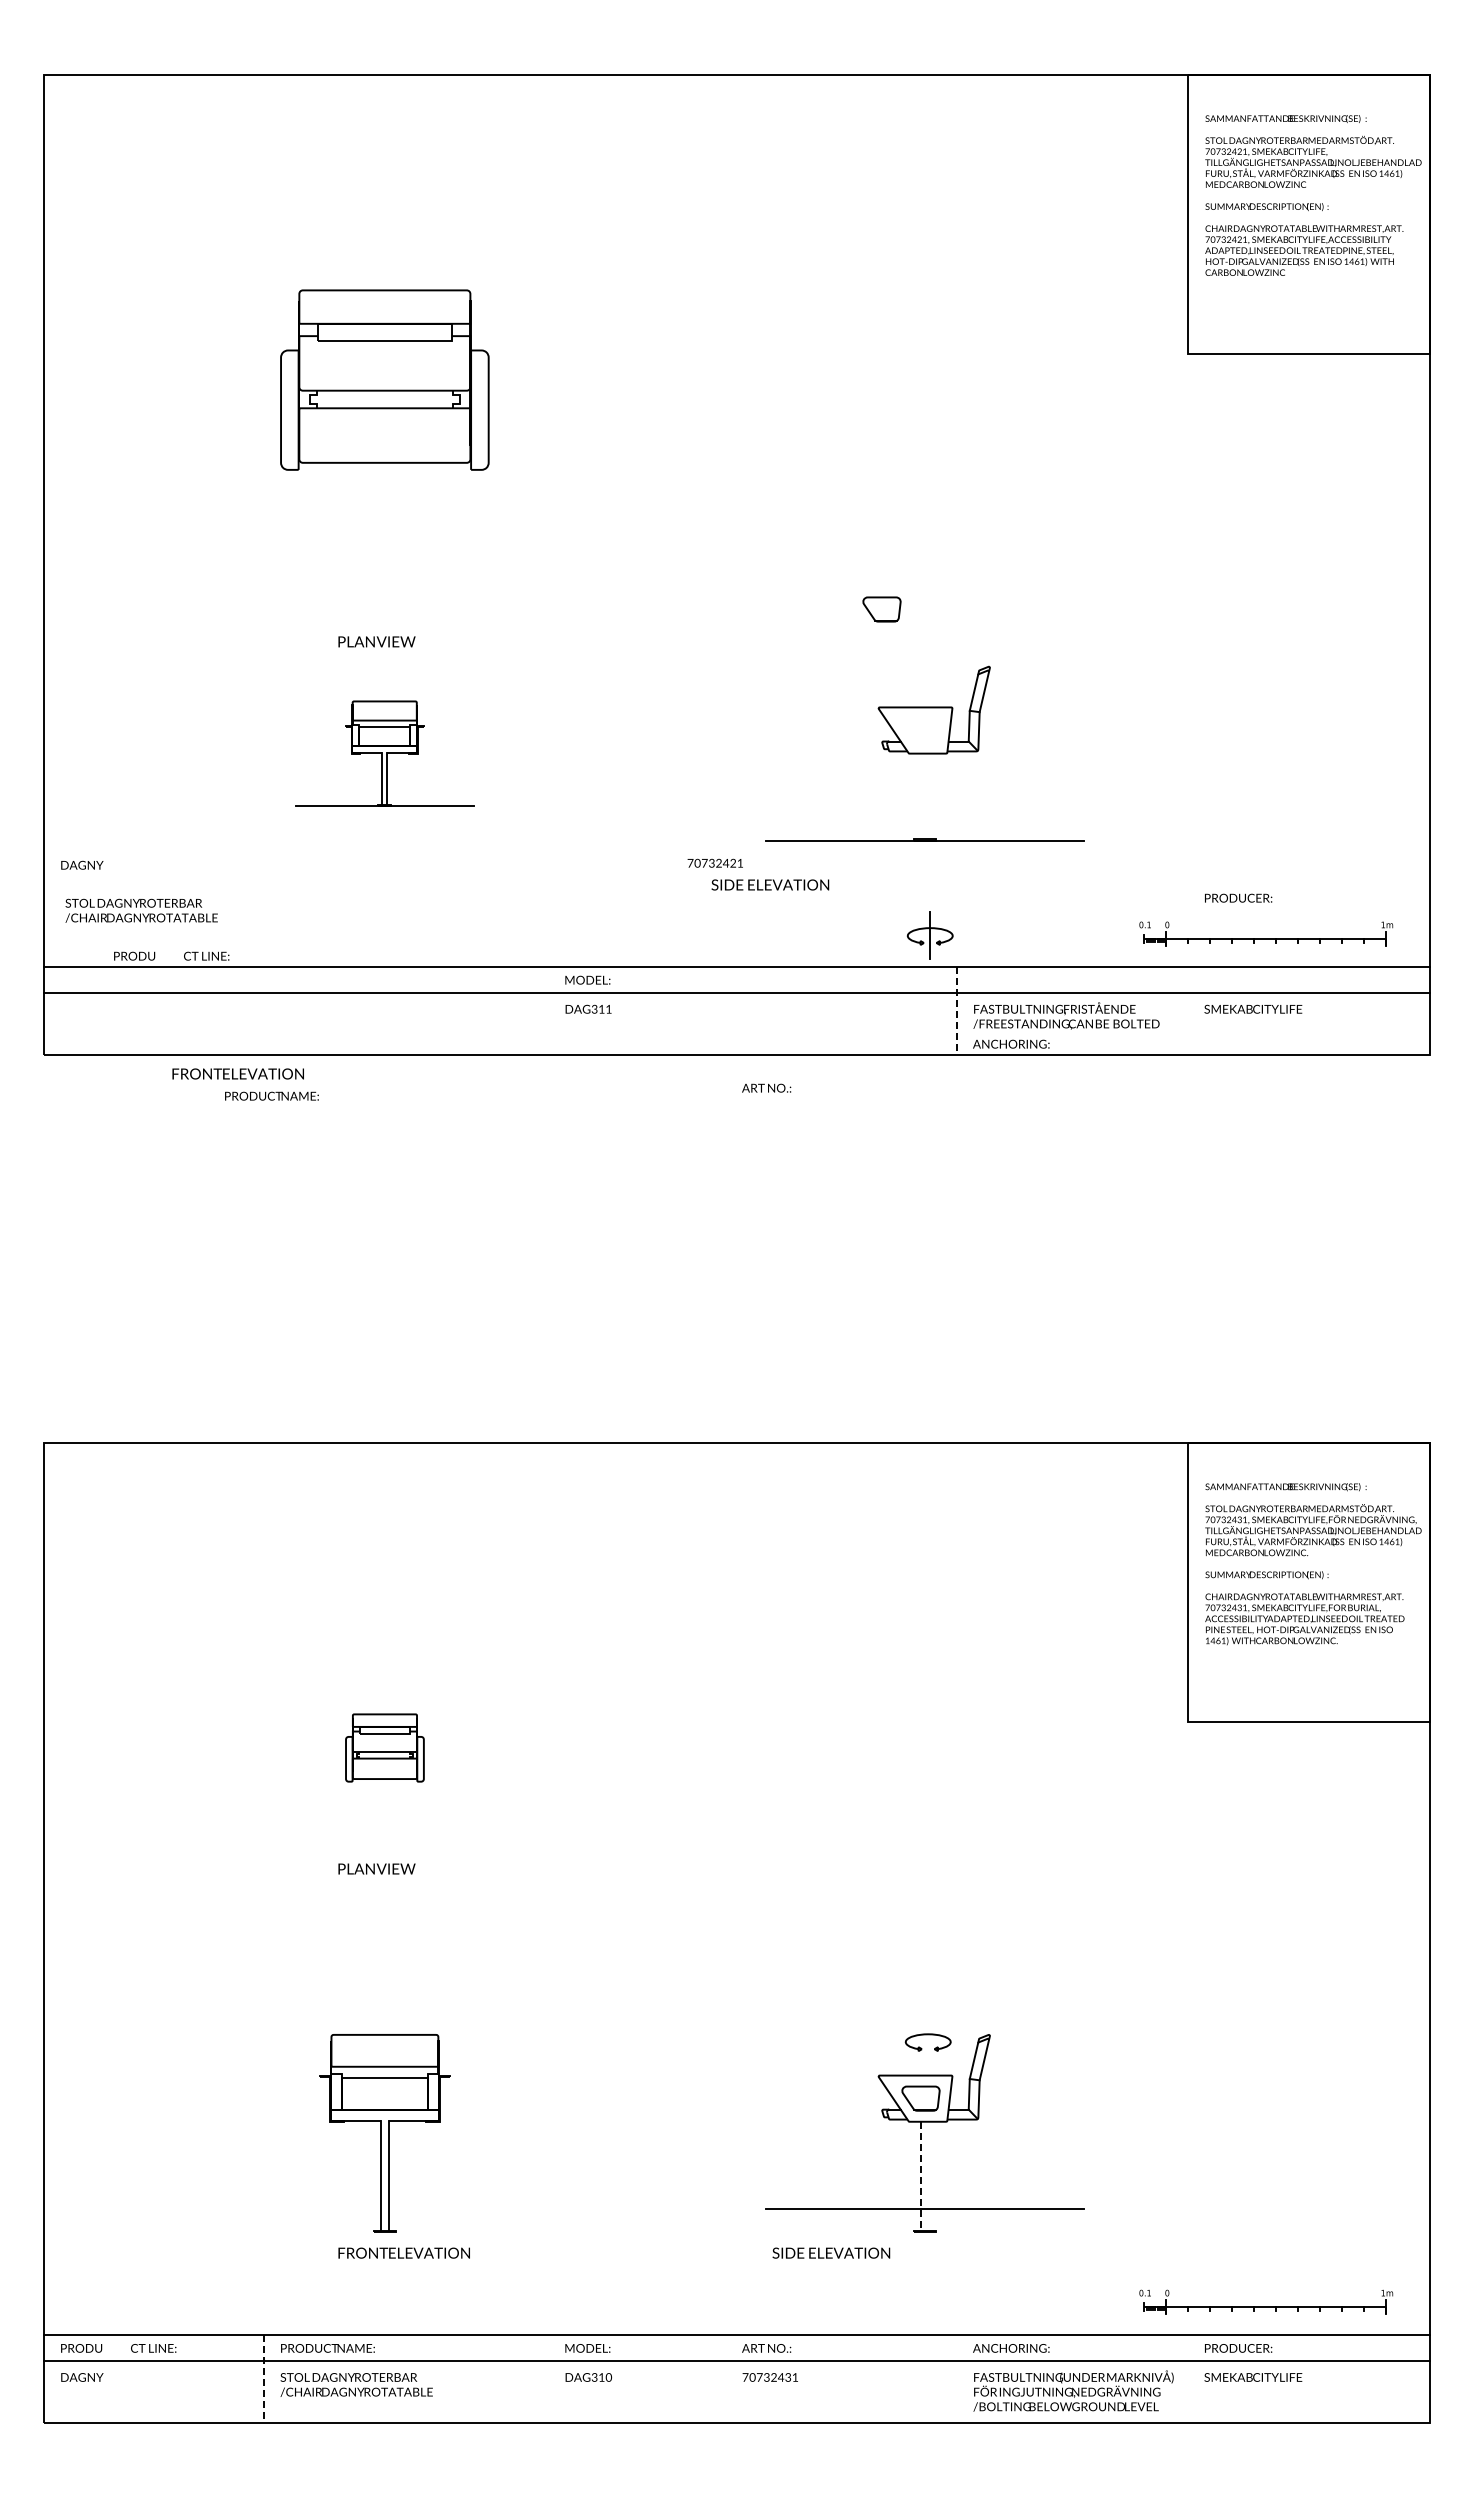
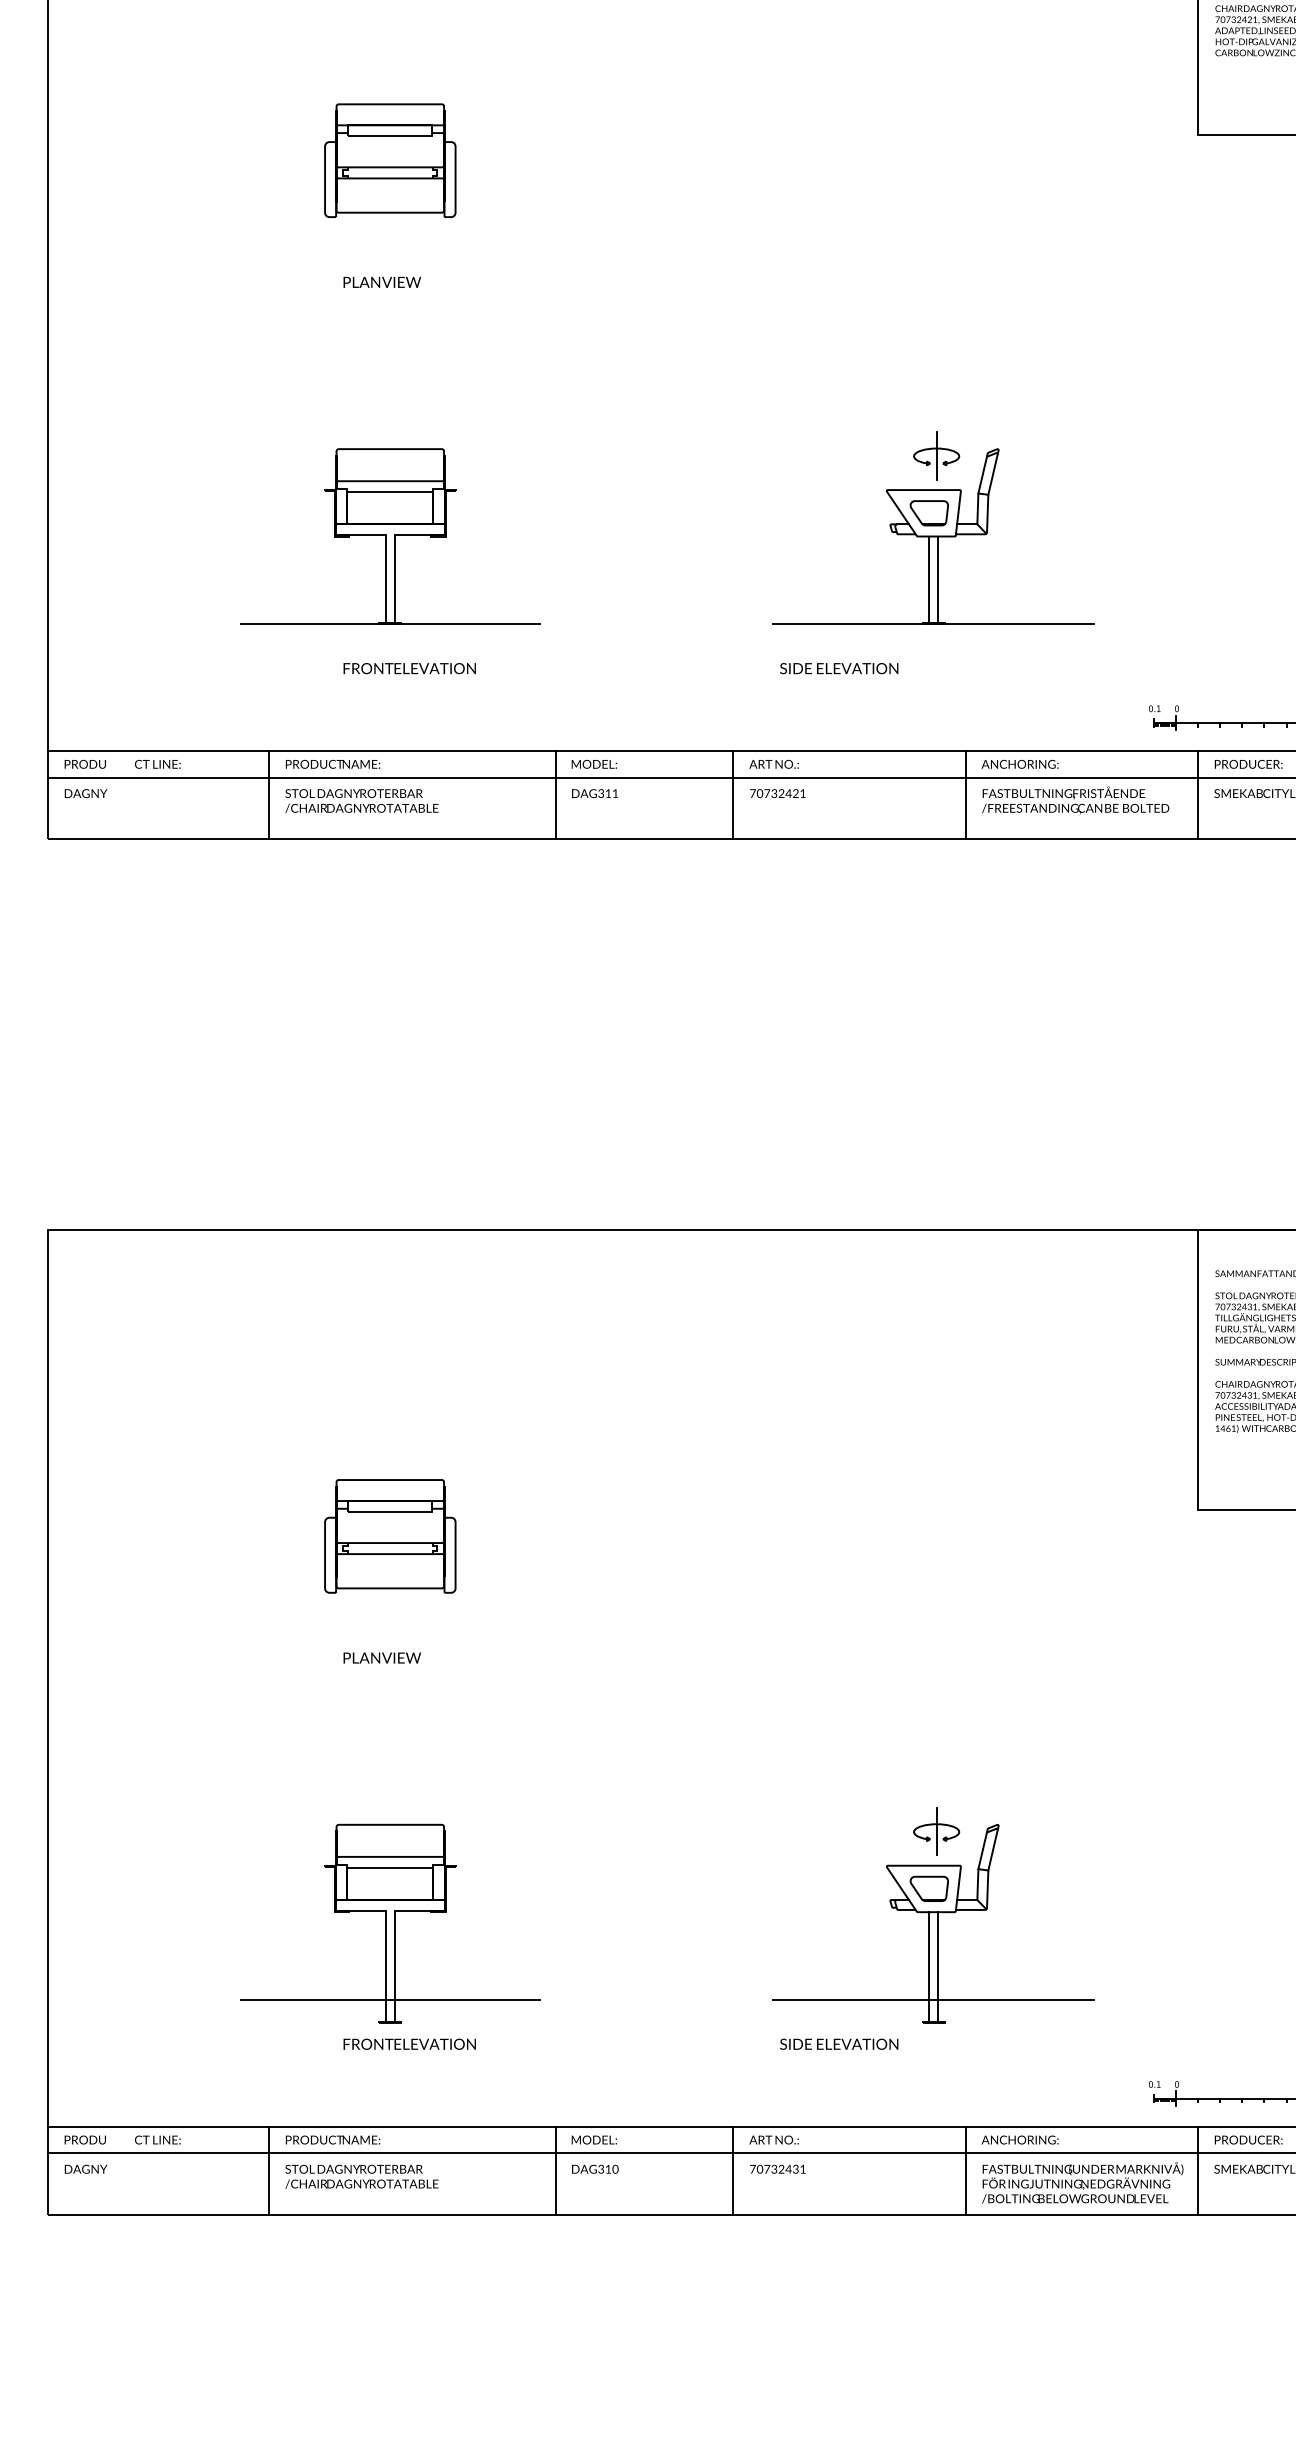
part: (384, 379) -> (389, 160), size x0.62
part: (881, 609) -> (928, 513), moved
text: (376, 641) -> (381, 281), moved
part: (384, 753) -> (389, 536), size x1.67
line: (920, 796) -> (928, 579), added
line: (929, 796) -> (937, 579), added
text: (714, 862) -> (777, 792), moved
text: (82, 864) -> (86, 792), moved
text: (770, 884) -> (839, 668), moved
text: (1238, 897) -> (1248, 763), moved
text: (141, 910) -> (361, 800), moved
part: (929, 935) -> (935, 455), moved
text: (171, 955) -> (122, 763), moved
line: (264, 1010) -> (269, 794), added
line: (549, 1010) -> (555, 794), added
line: (726, 1010) -> (733, 794), added
line: (956, 1010) -> (965, 794), dashed -> solid
line: (1187, 1010) -> (1197, 794), added
text: (1011, 1043) -> (1020, 763), moved
text: (237, 1073) -> (409, 668), moved
text: (766, 1087) -> (773, 763), moved
text: (271, 1095) -> (332, 763), moved
part: (384, 1747) -> (389, 1535), size x1.67
line: (928, 2041) -> (936, 1831), added
line: (929, 2175) -> (937, 1966), added
line: (920, 2176) -> (928, 1967), dashed -> solid
line: (384, 2208) -> (389, 1999), added
line: (264, 2379) -> (269, 2171), dashed -> solid
line: (549, 2379) -> (555, 2171), added
line: (726, 2379) -> (733, 2171), added
line: (956, 2379) -> (965, 2171), added
line: (1187, 2379) -> (1197, 2171), added

